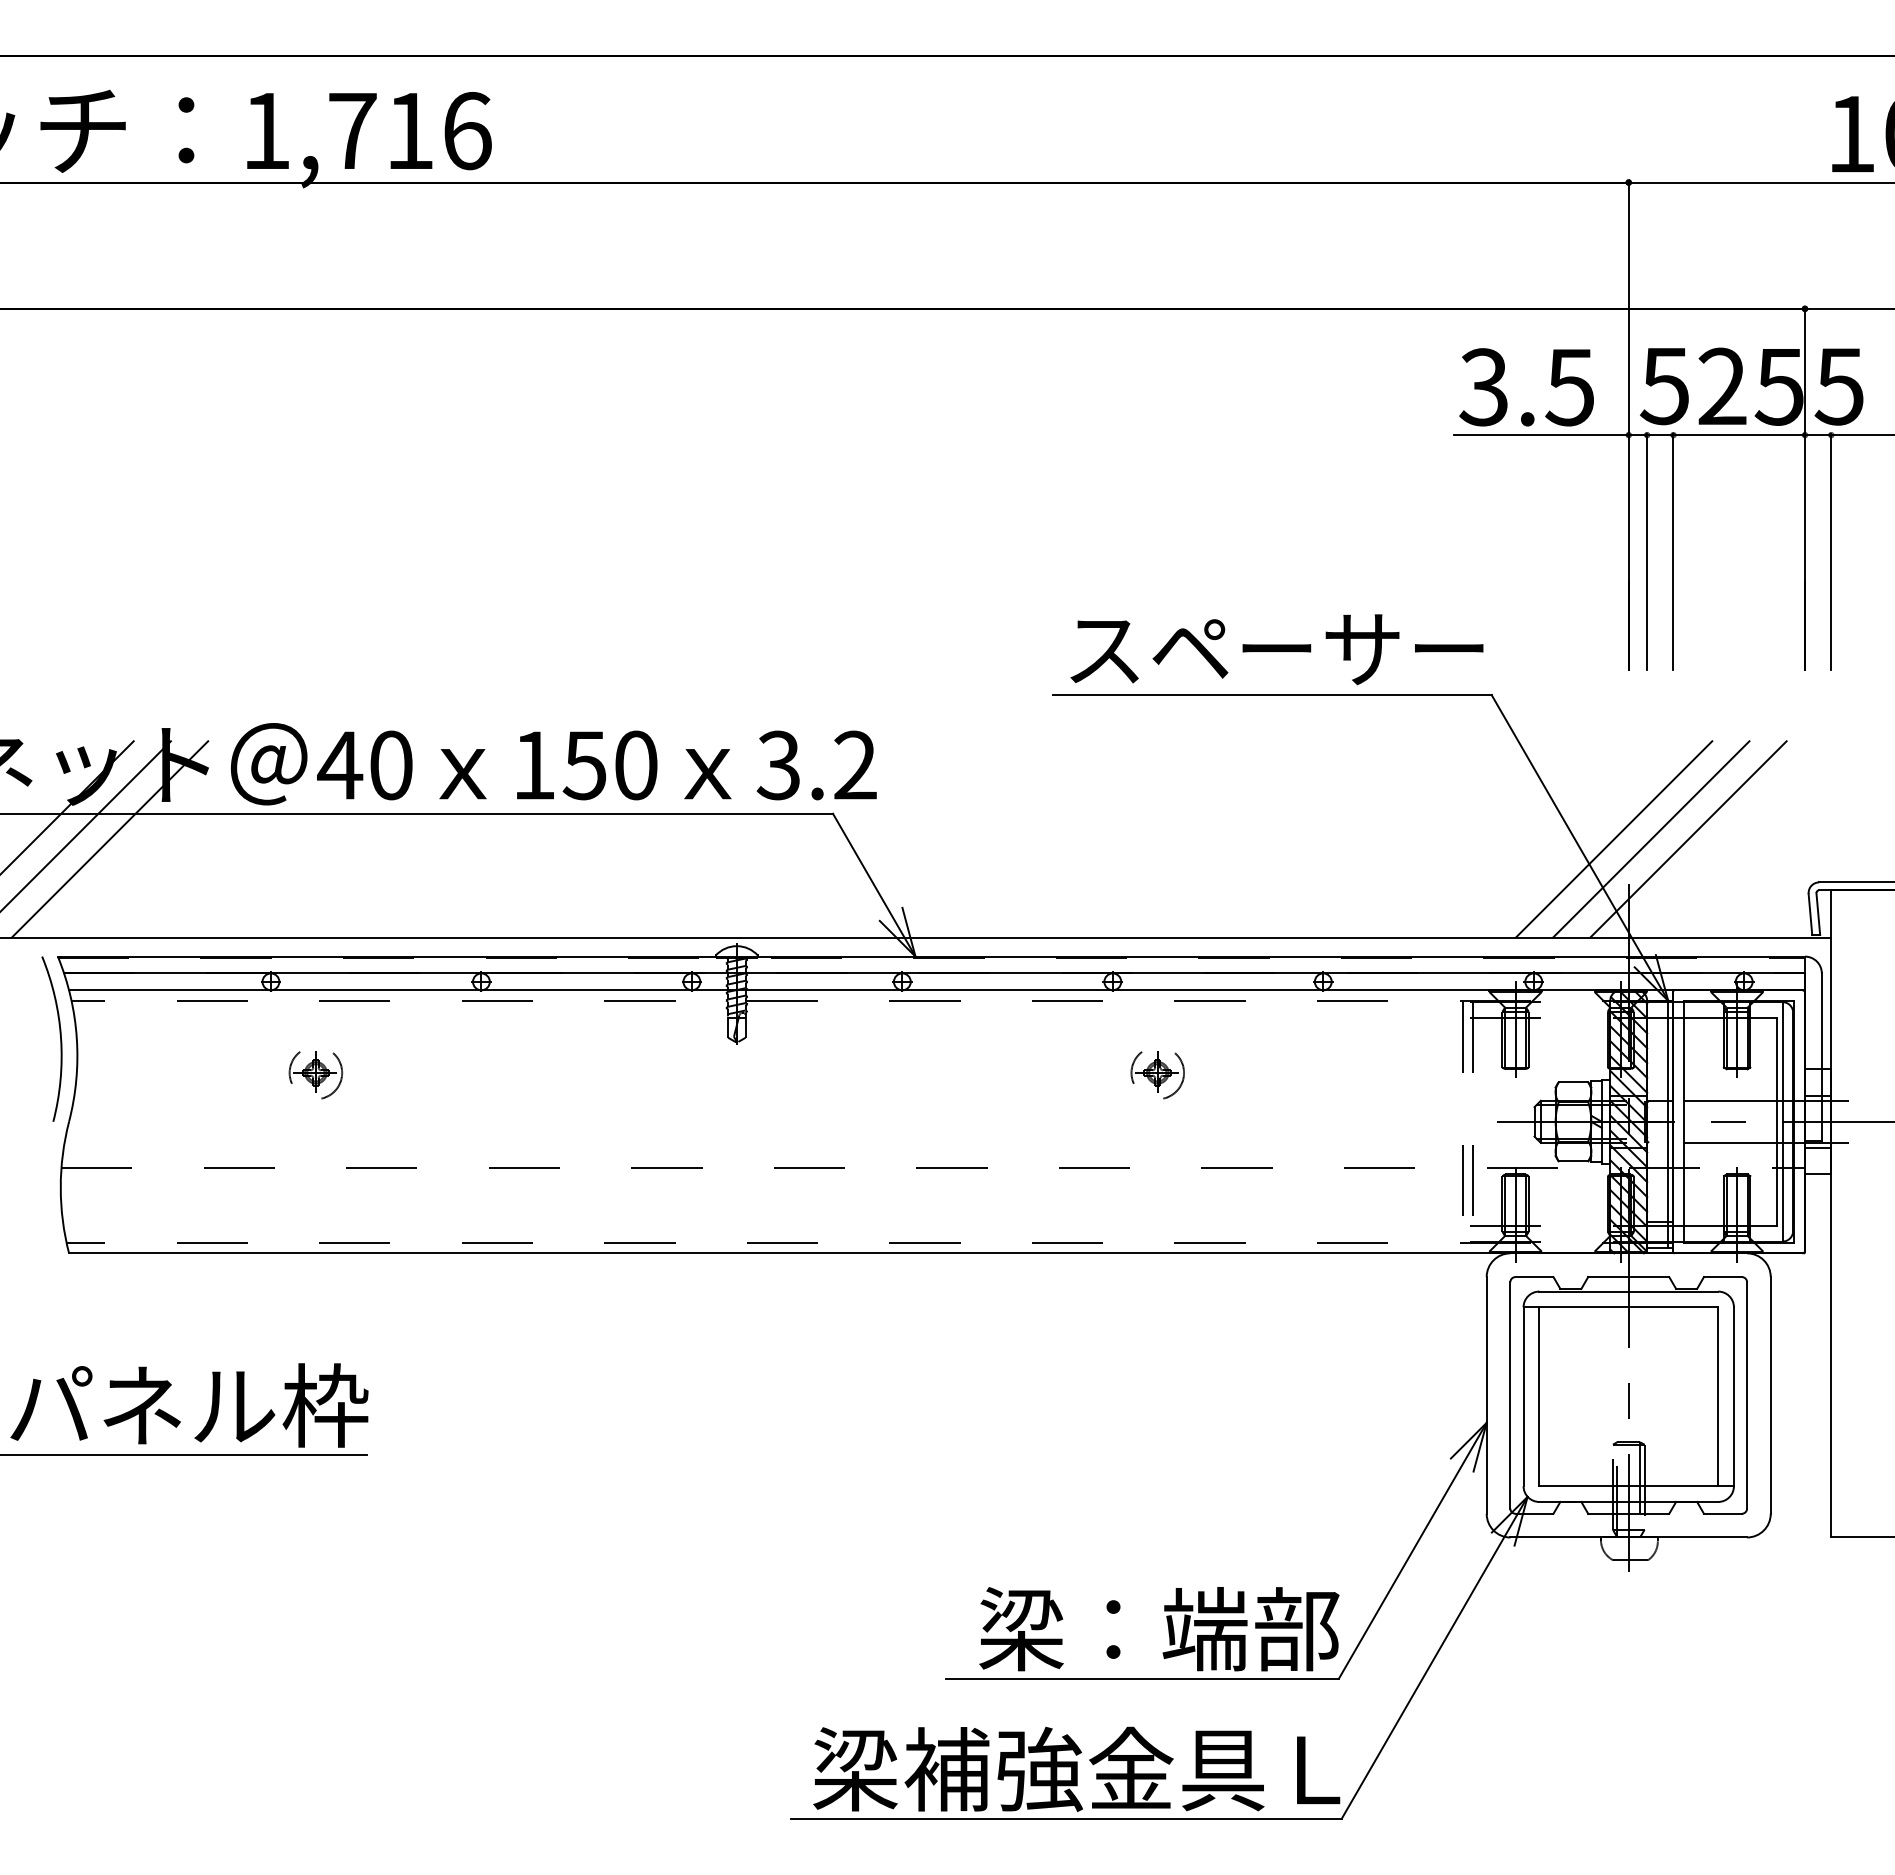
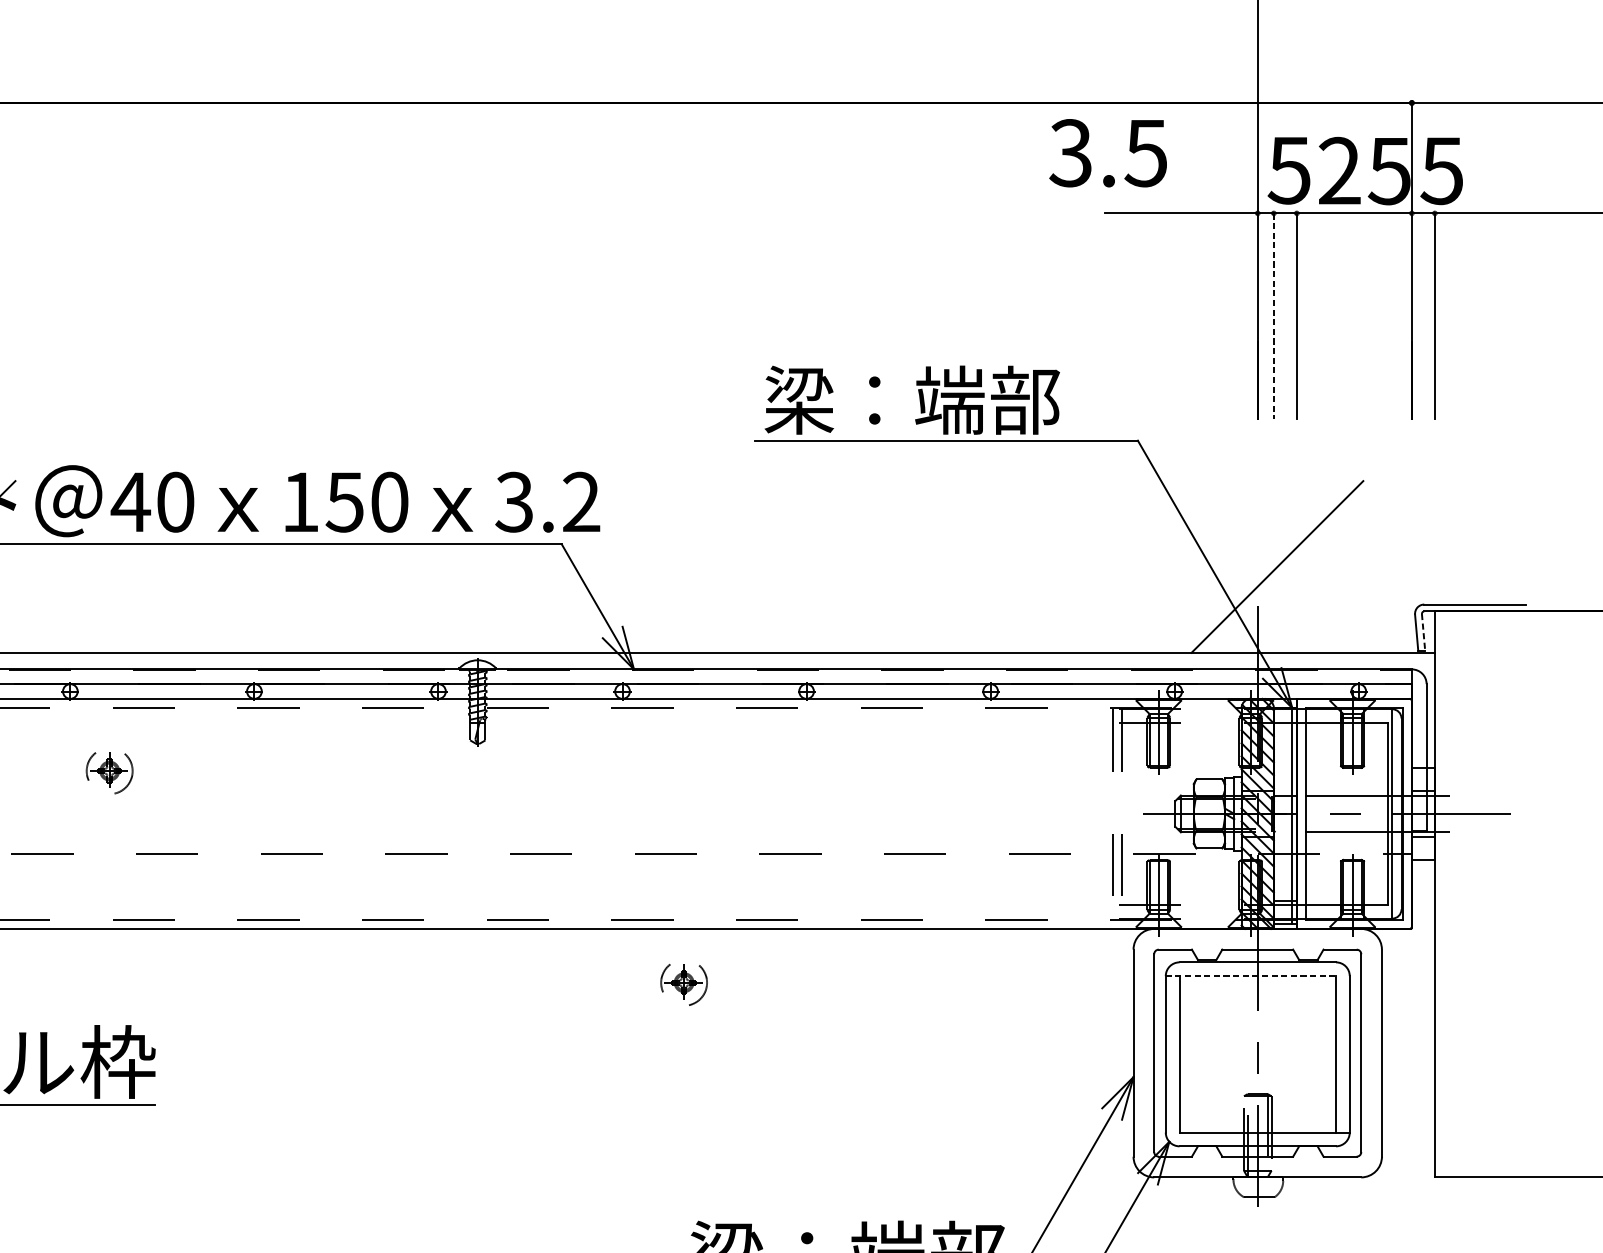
text: (1526, 387) -> (1108, 153), moved
line: (1647, 552) -> (1274, 316), solid -> dashed
text: (1273, 648) -> (947, 399), スペーサー -> 梁：端部
line: (1613, 839) -> (1244, 567), removed
line: (1688, 839) -> (1310, 567), removed
line: (1818, 914) -> (1423, 632), solid -> dashed
part: (1157, 1075) -> (683, 985), moved
line: (1621, 1307) -> (1251, 976), solid -> dashed

